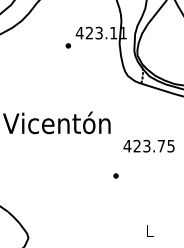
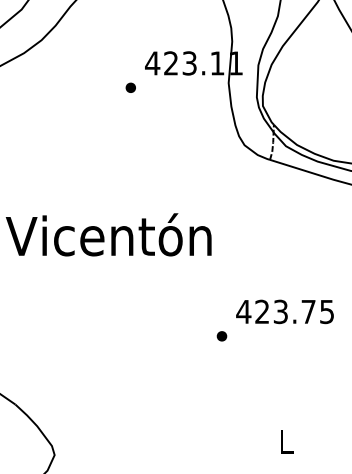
text: (148, 145) -> (283, 310), moved

